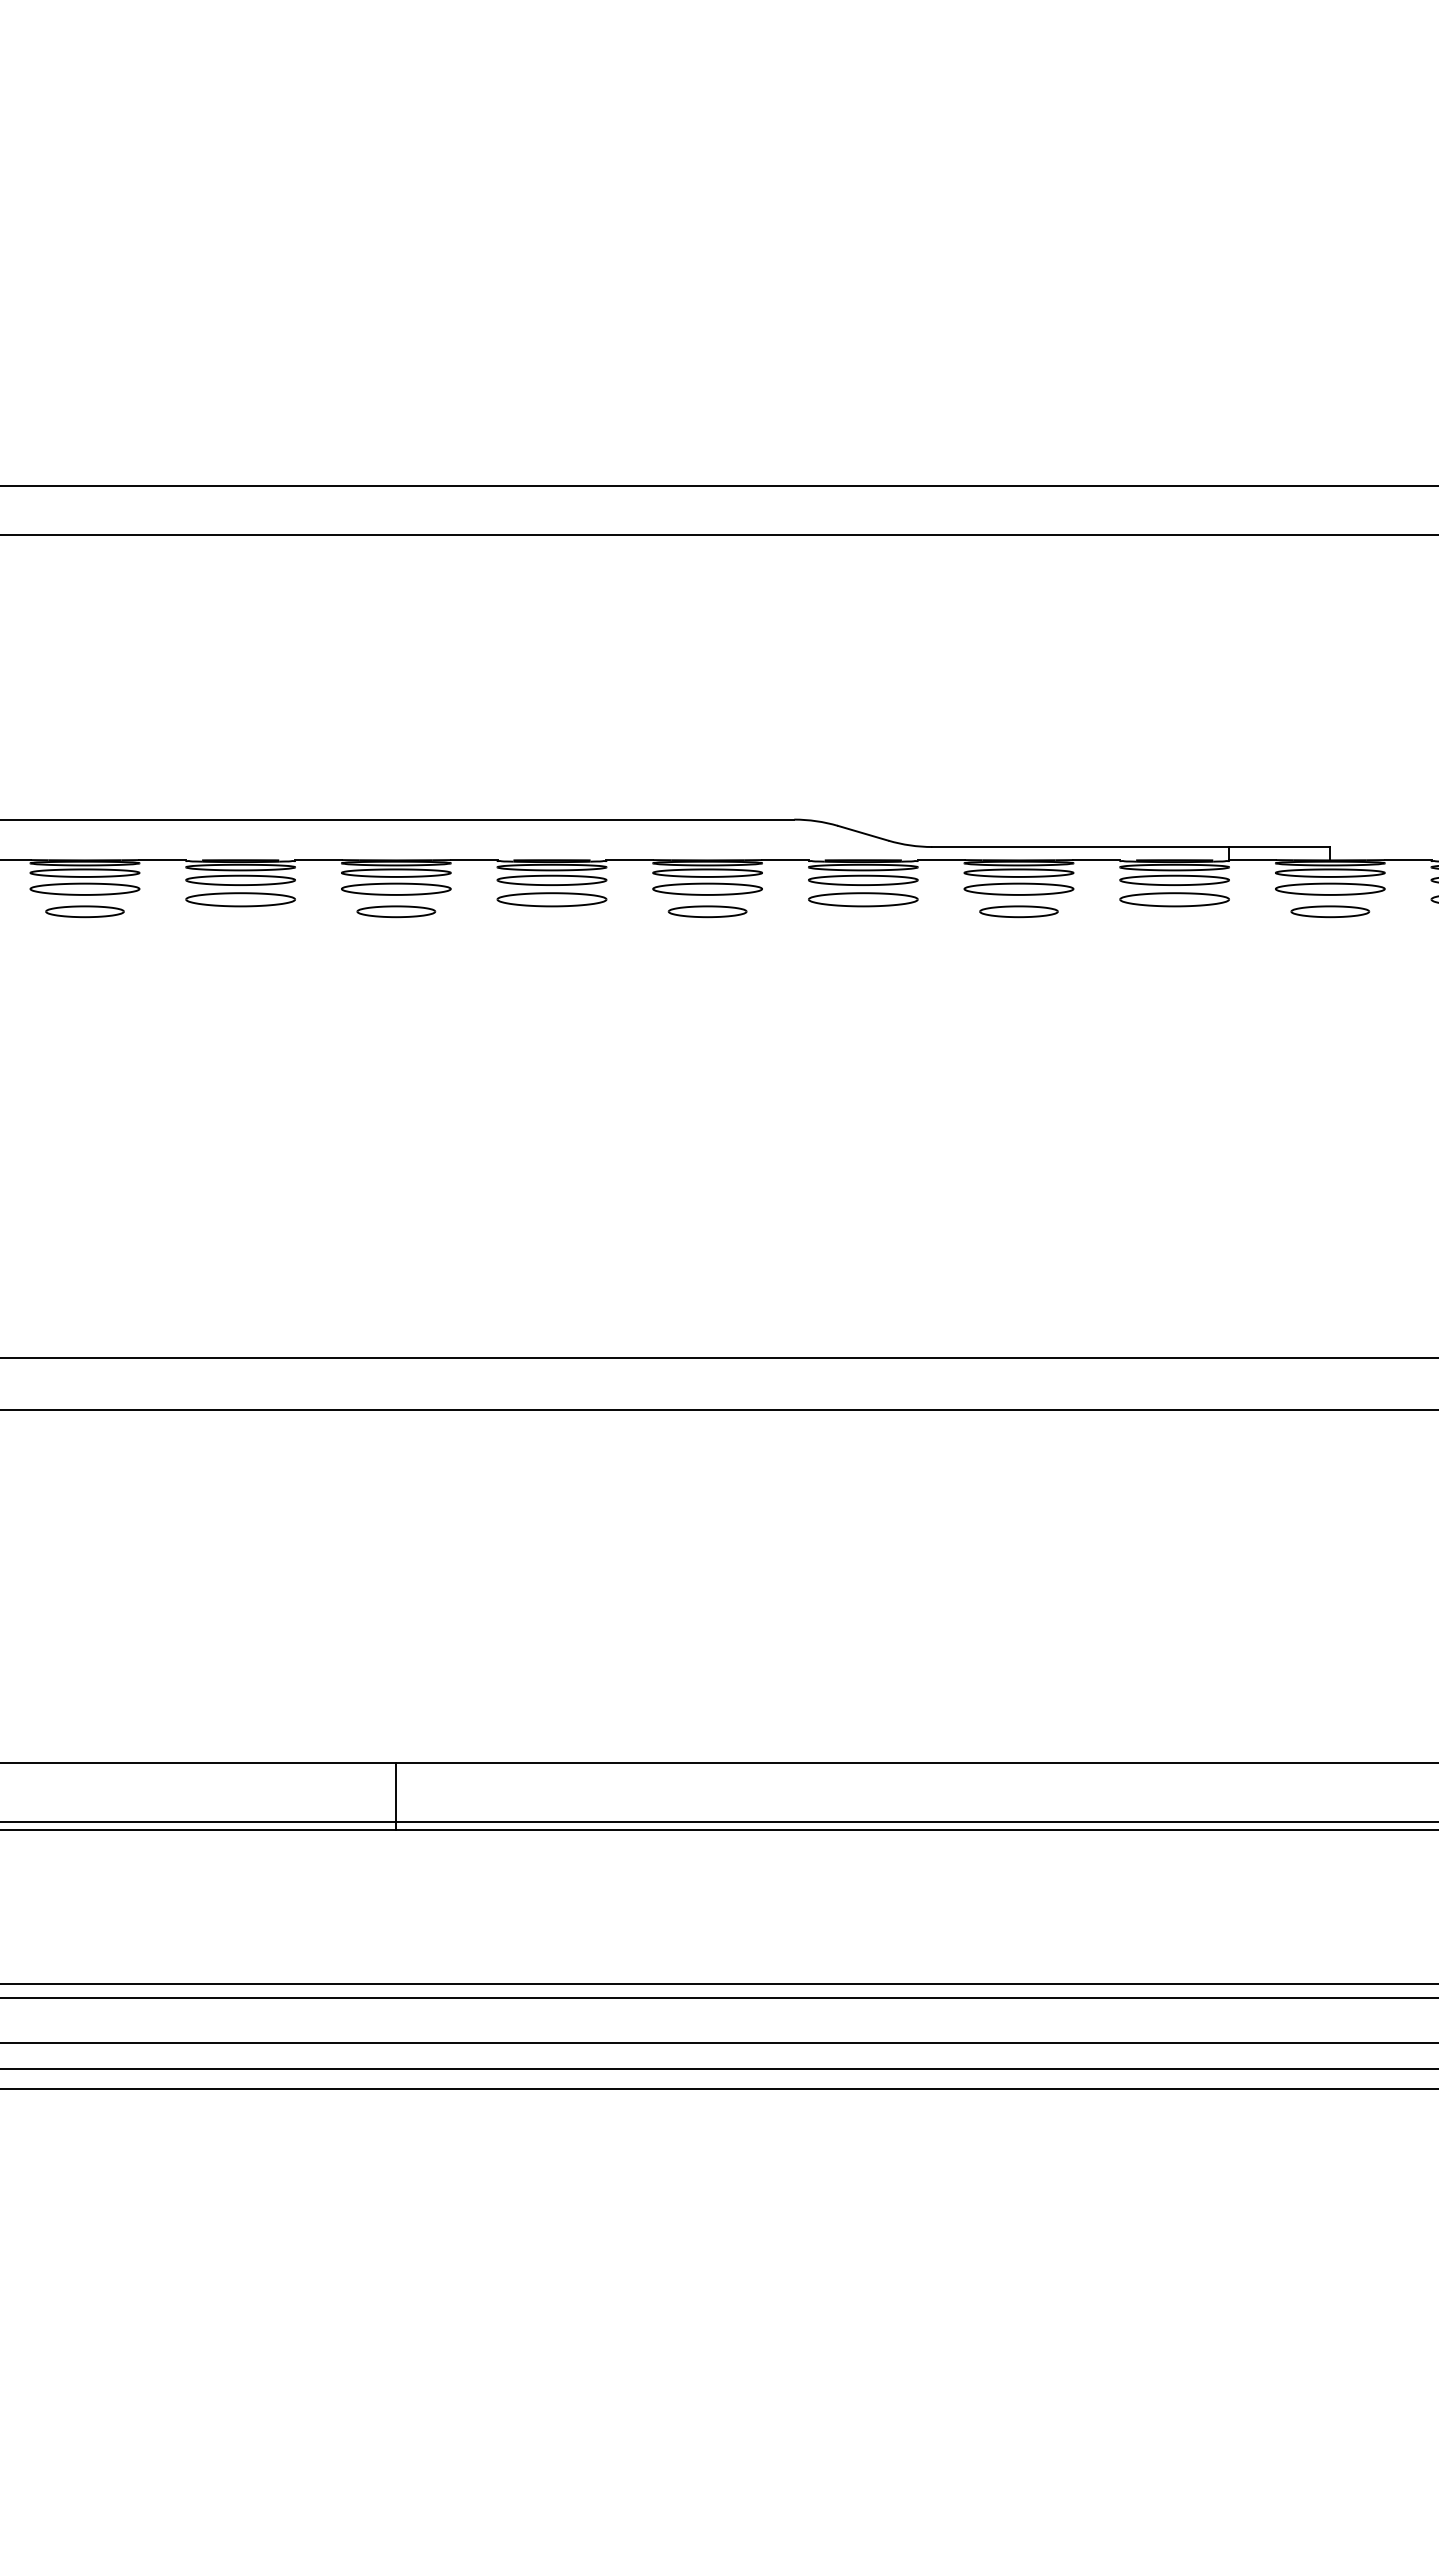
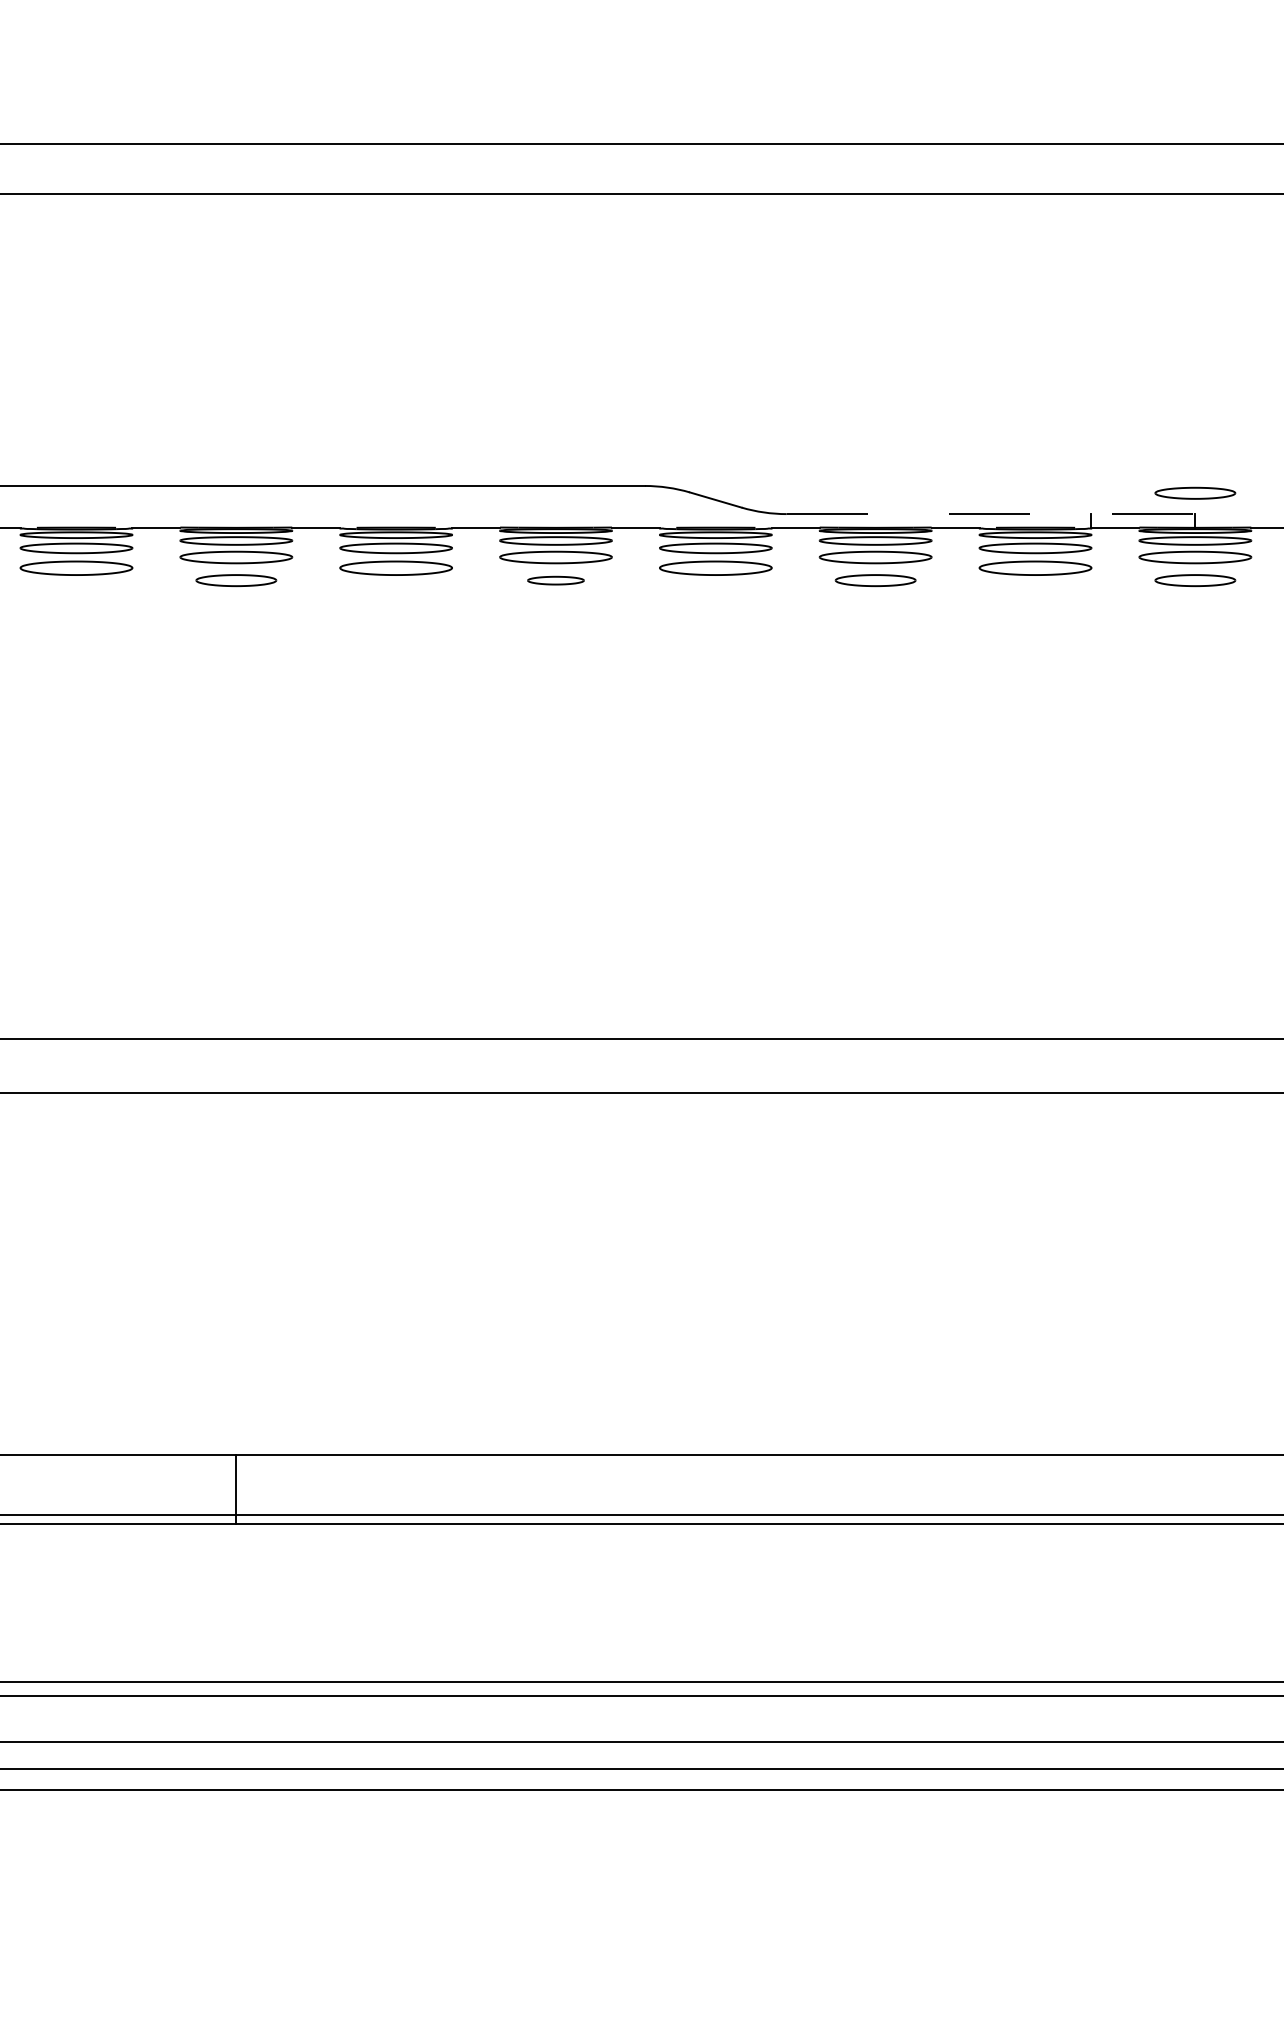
part: (1330, 826) -> (1195, 493), added
line: (1131, 847) -> (991, 514), solid -> dashed
part: (707, 911) -> (555, 580), size x0.7

